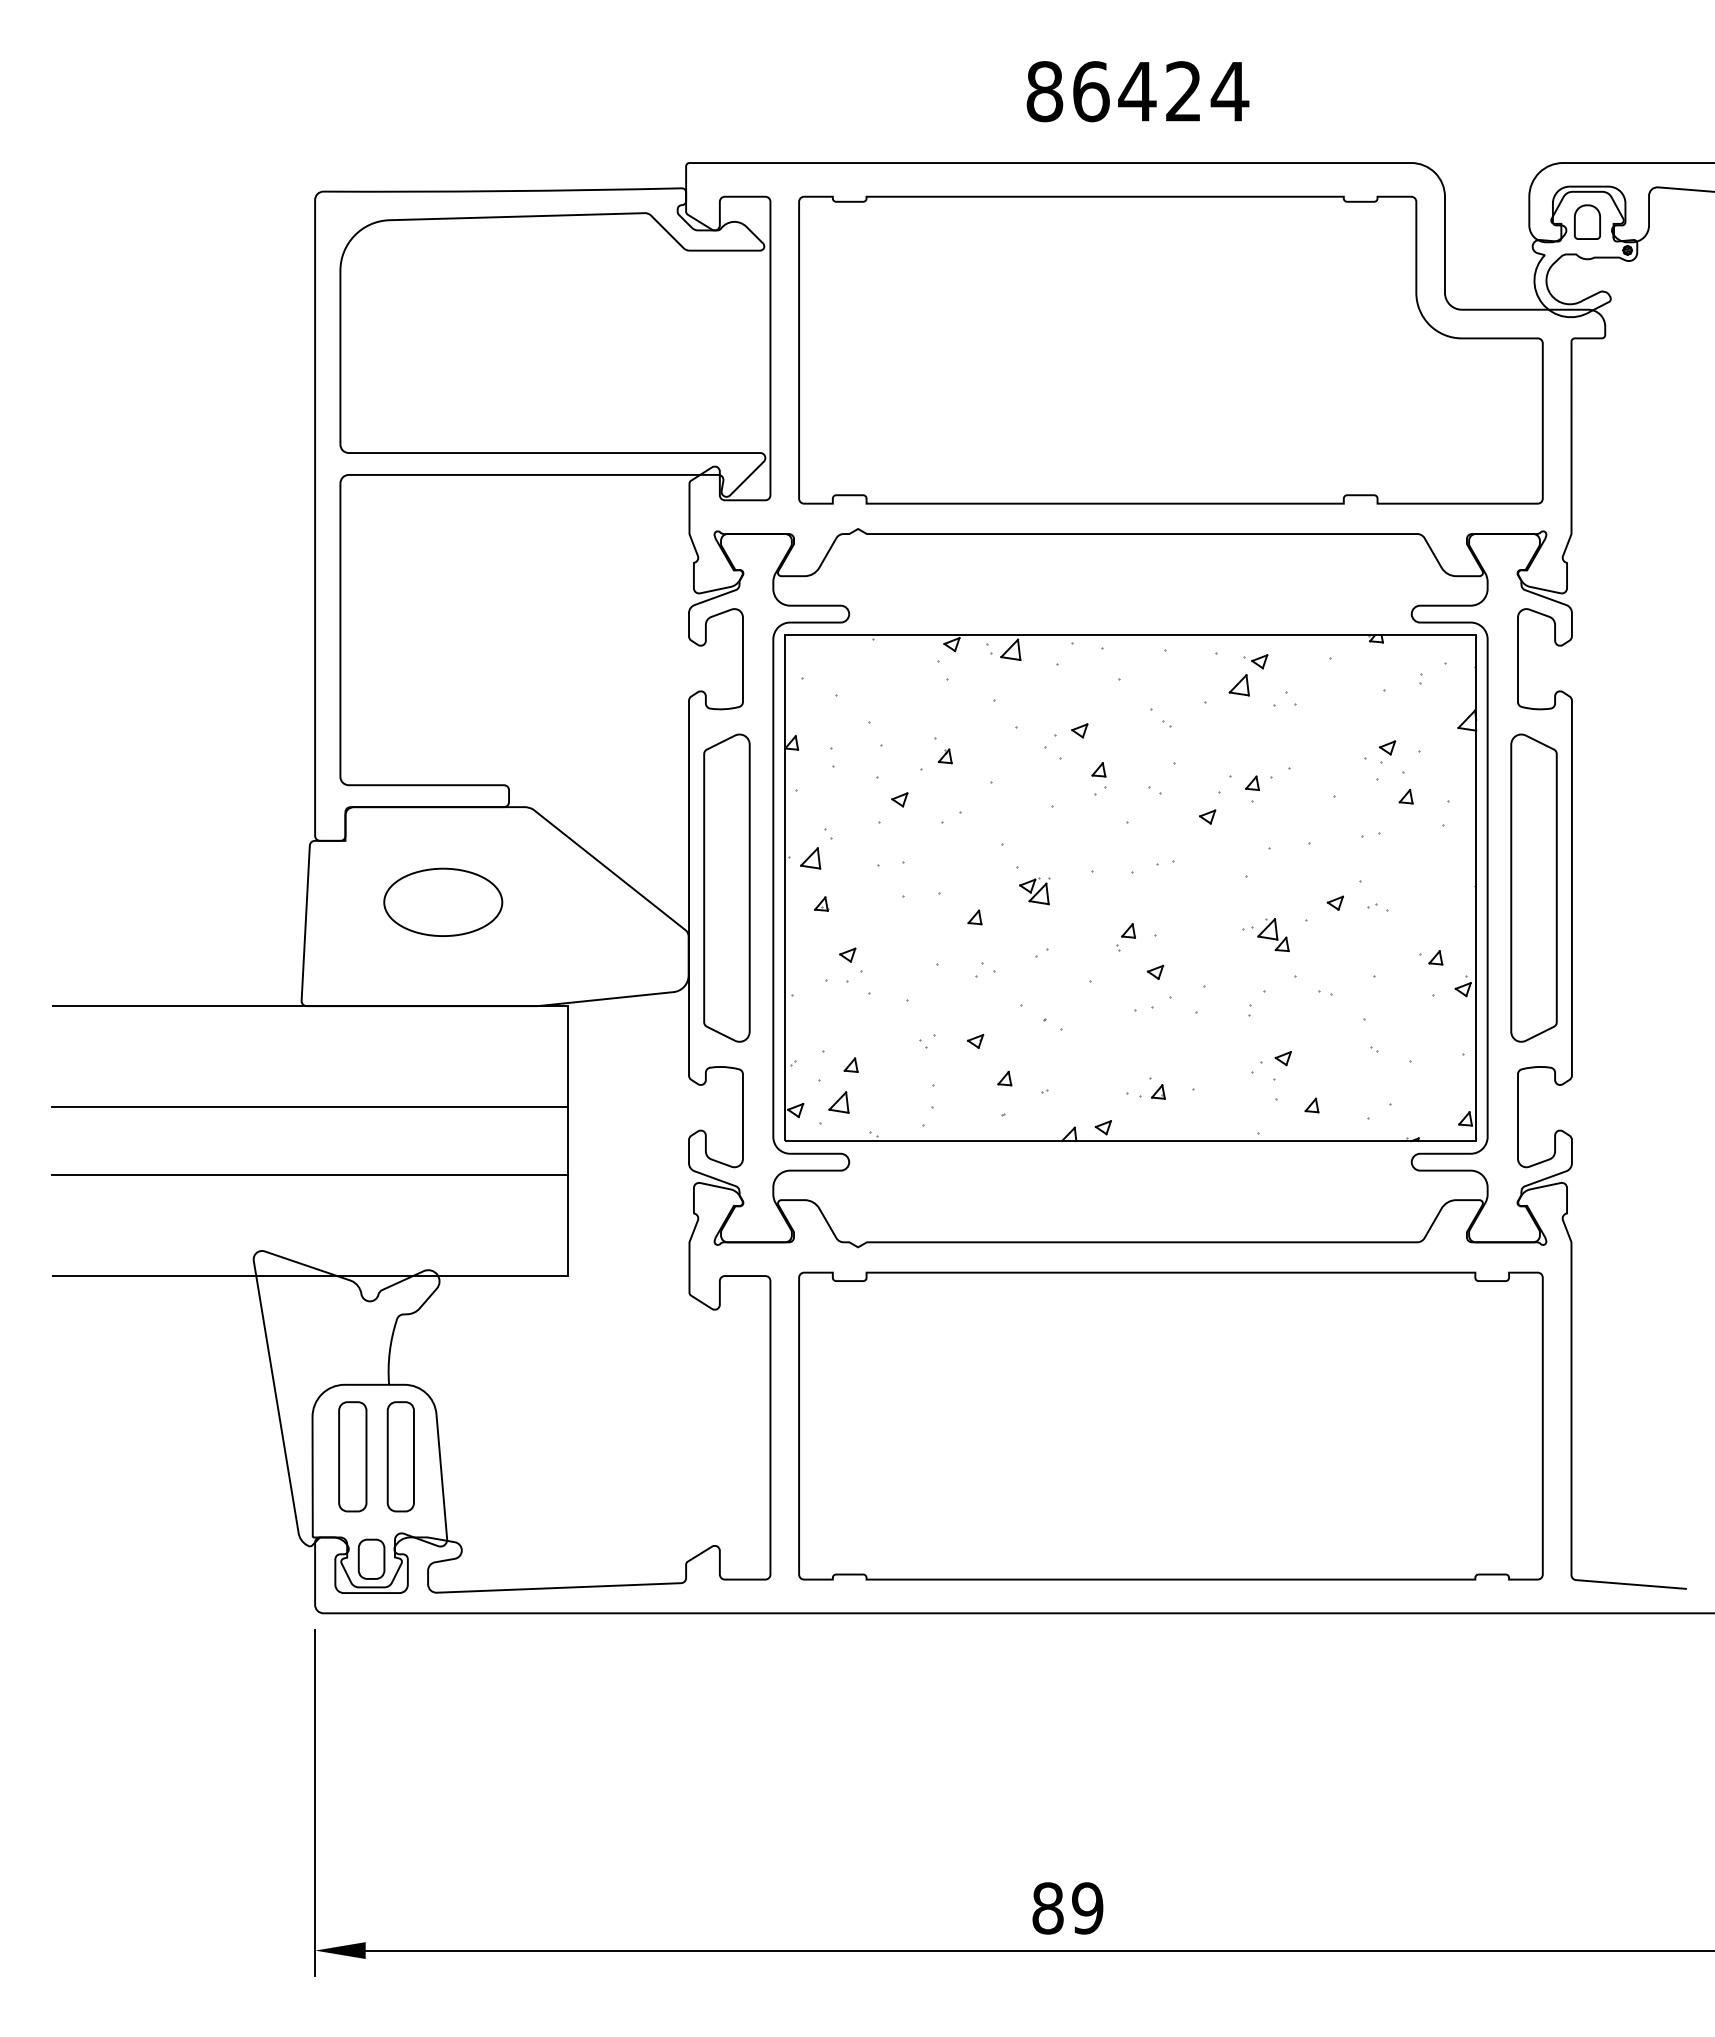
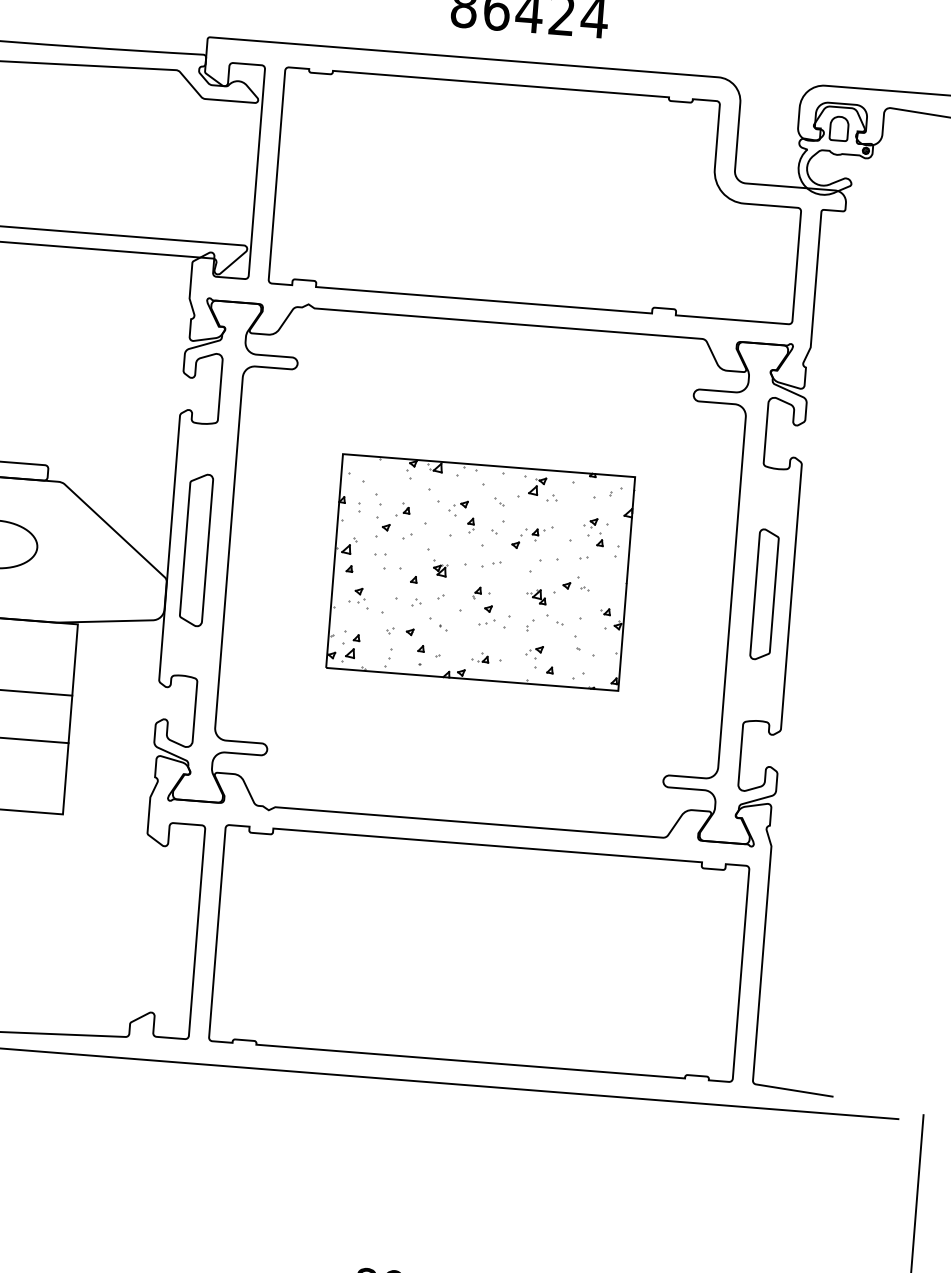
part: (726, 887) -> (196, 549), size x0.7
part: (1533, 887) -> (764, 594), size x0.6
part: (1130, 888) -> (480, 572), size x0.6

